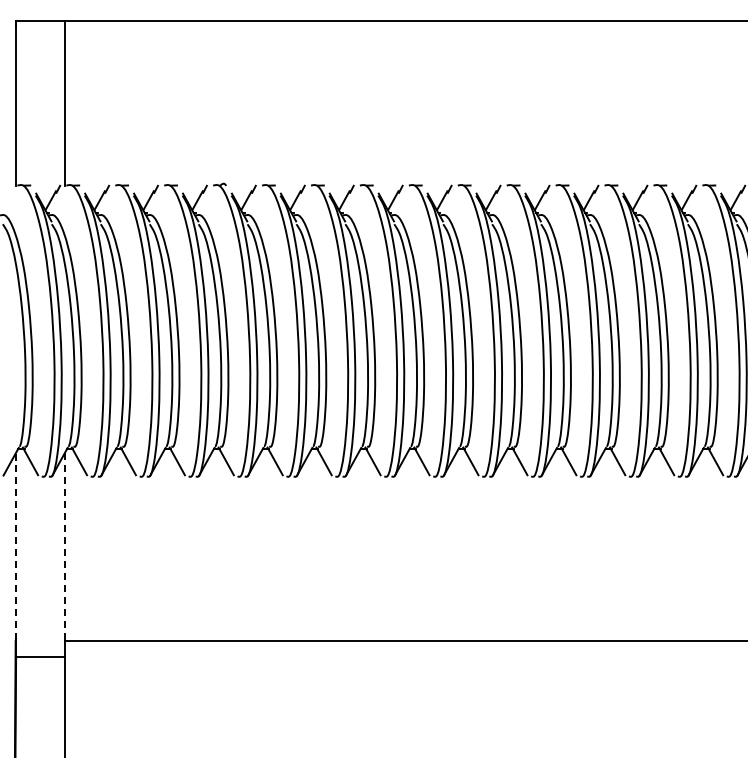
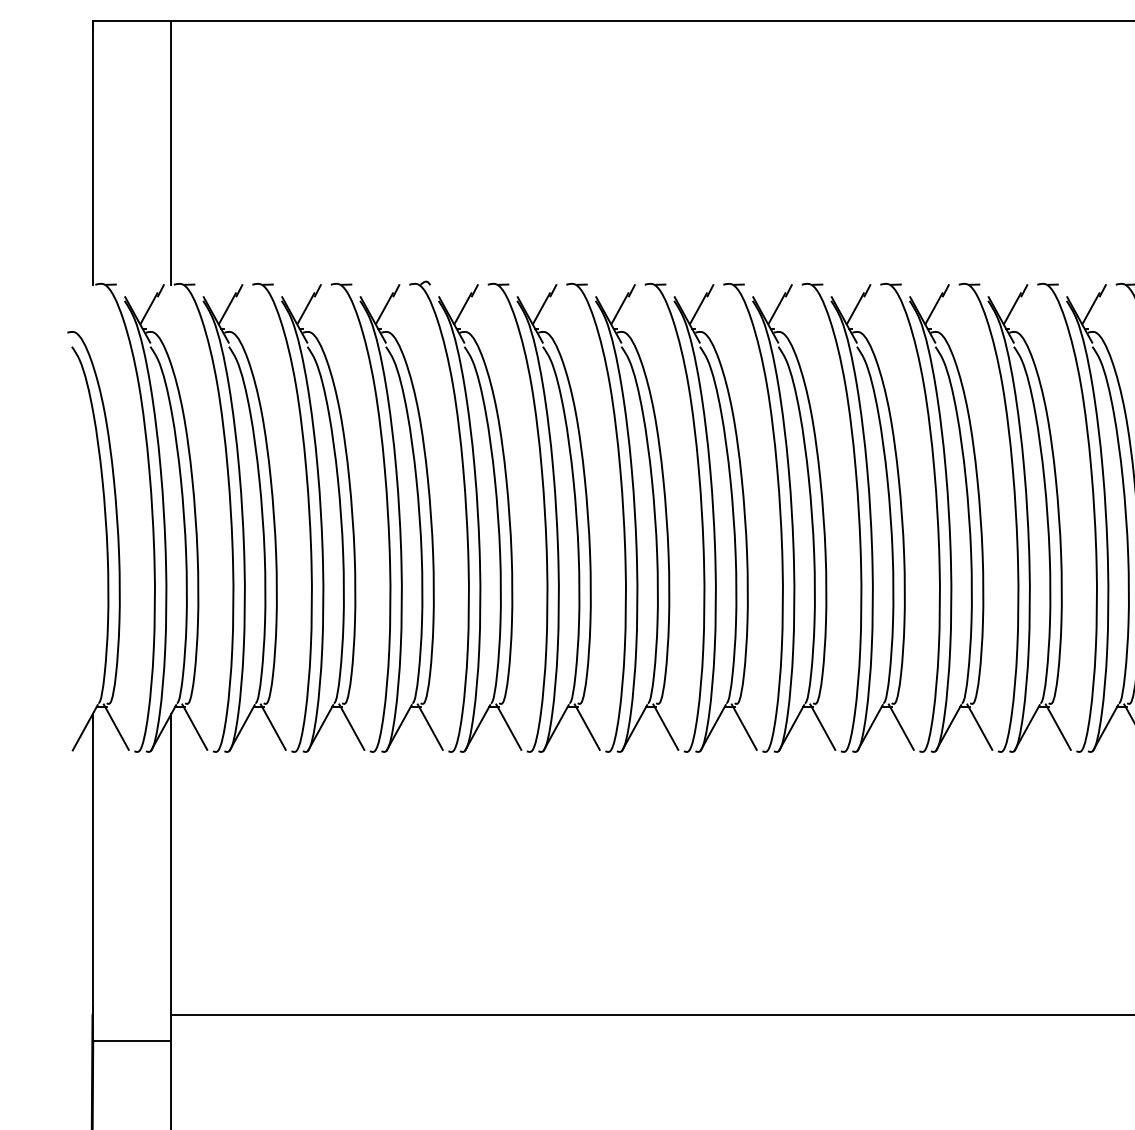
line: (15, 547) -> (92, 865), dashed -> solid
line: (64, 547) -> (170, 865), dashed -> solid

